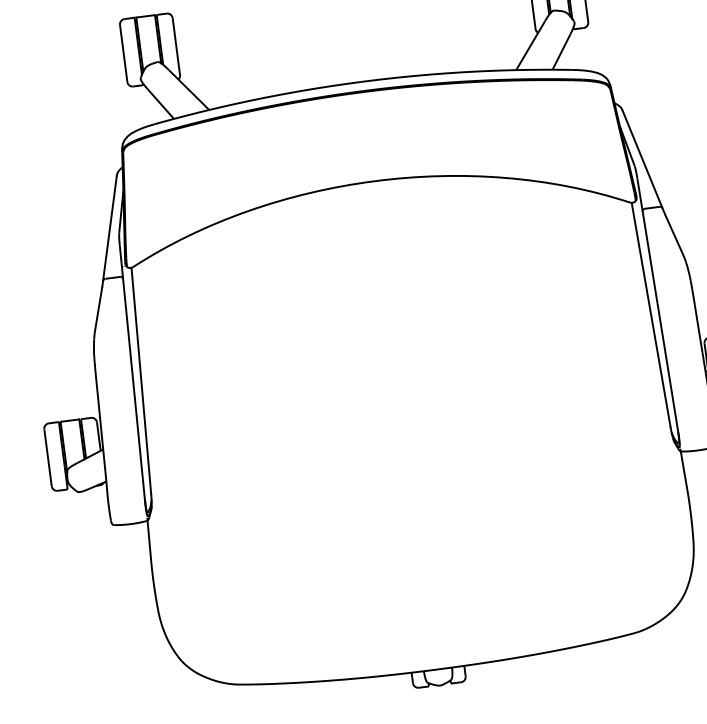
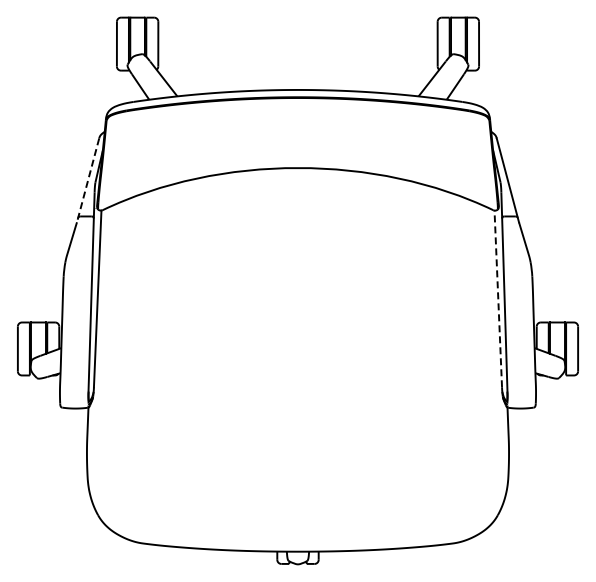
line: (108, 231) -> (87, 180), solid -> dashed
line: (651, 314) -> (498, 298), solid -> dashed

